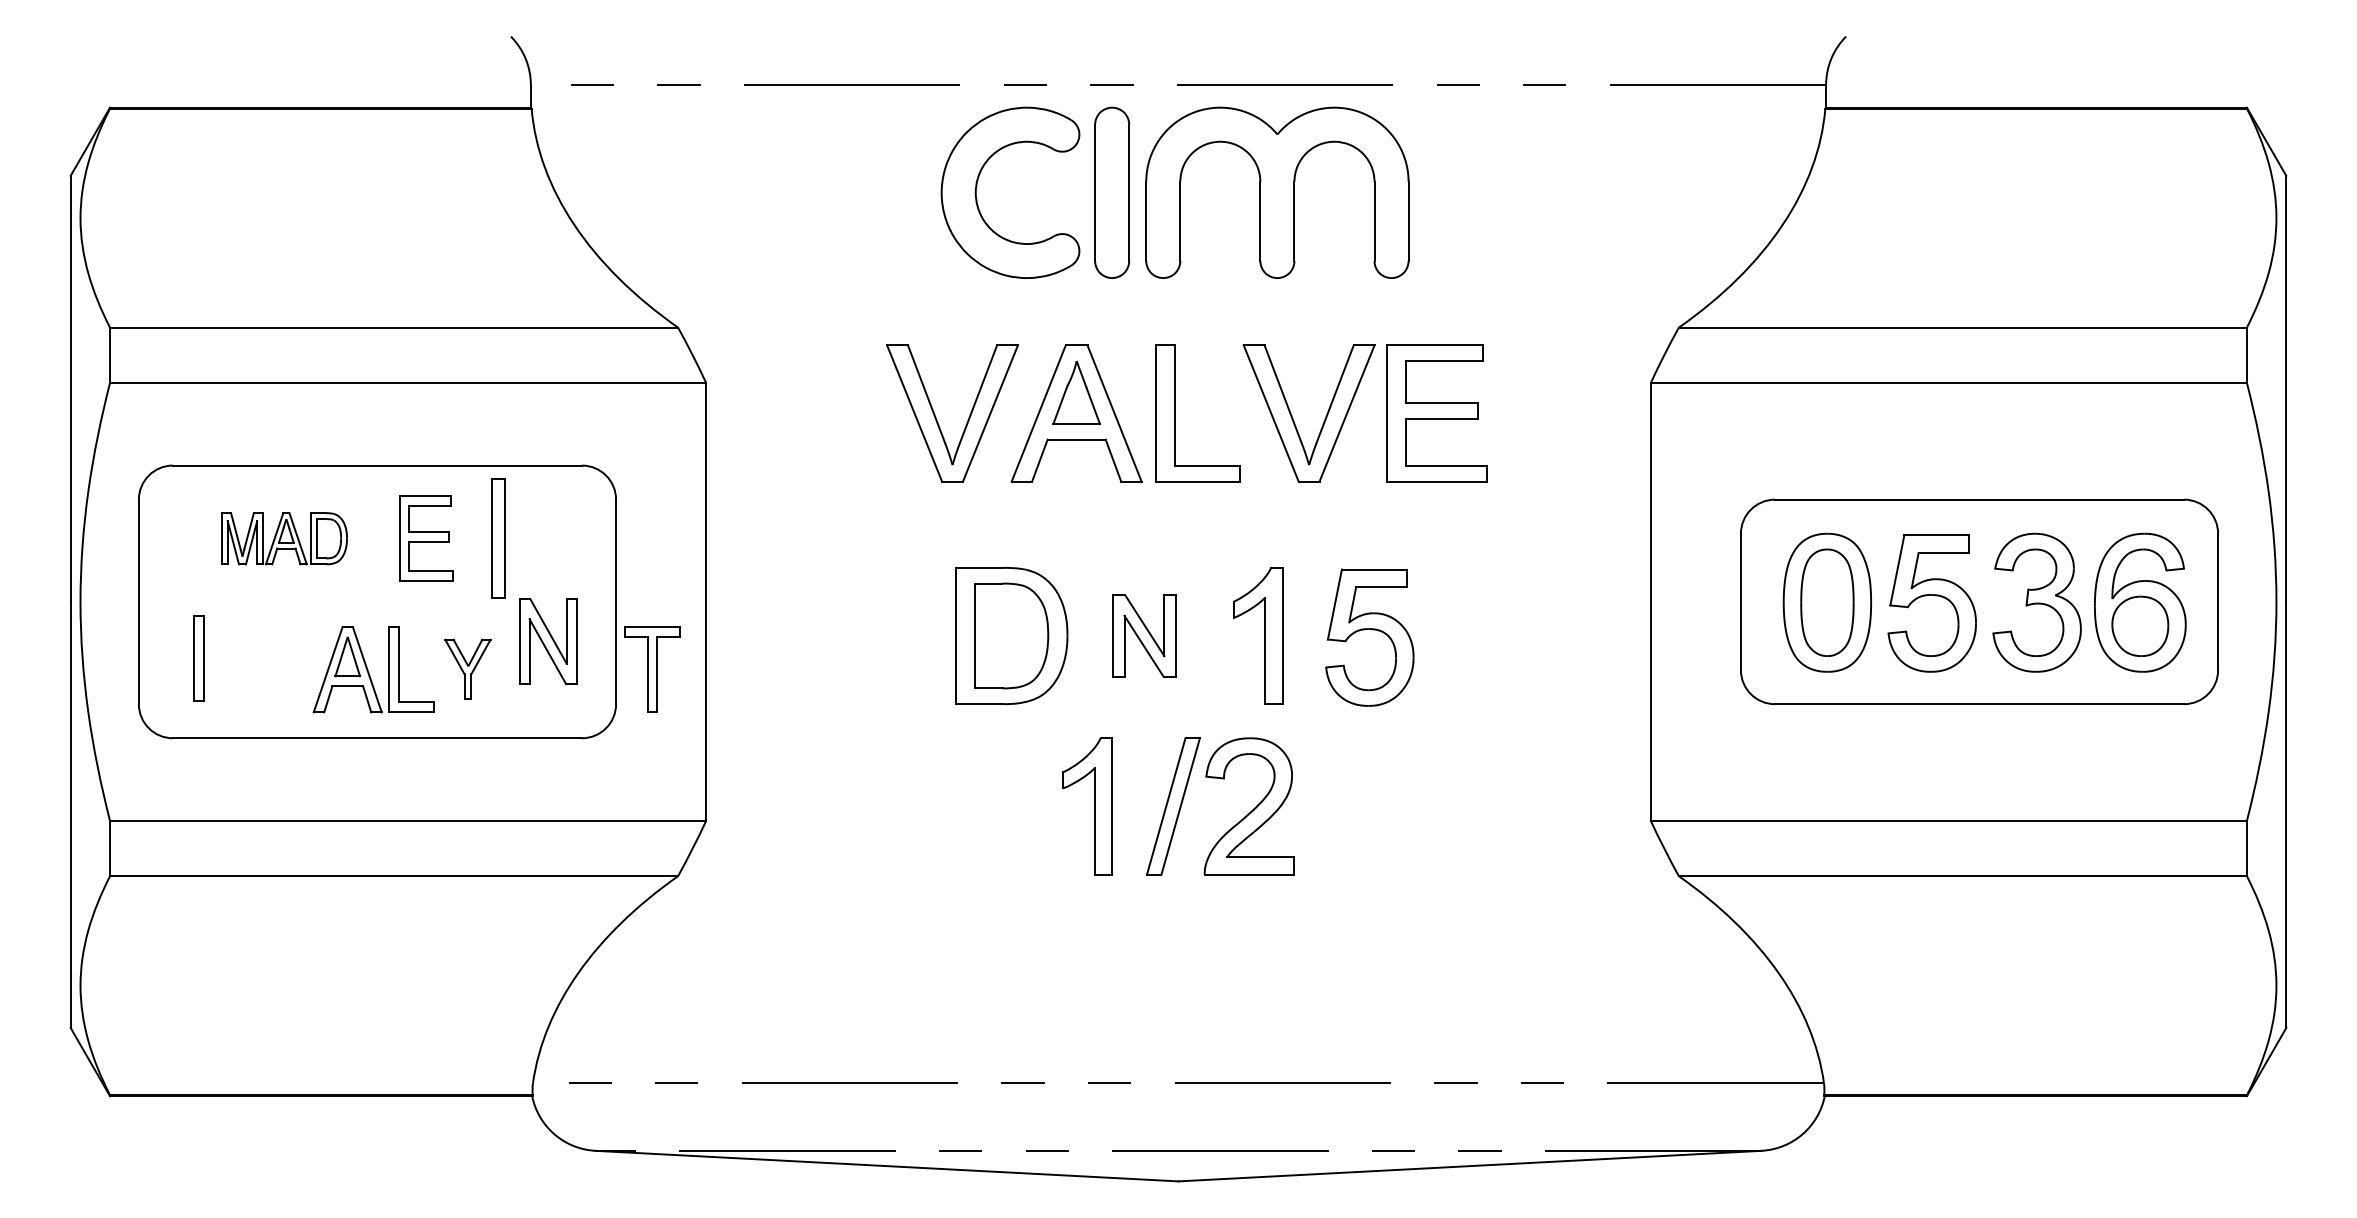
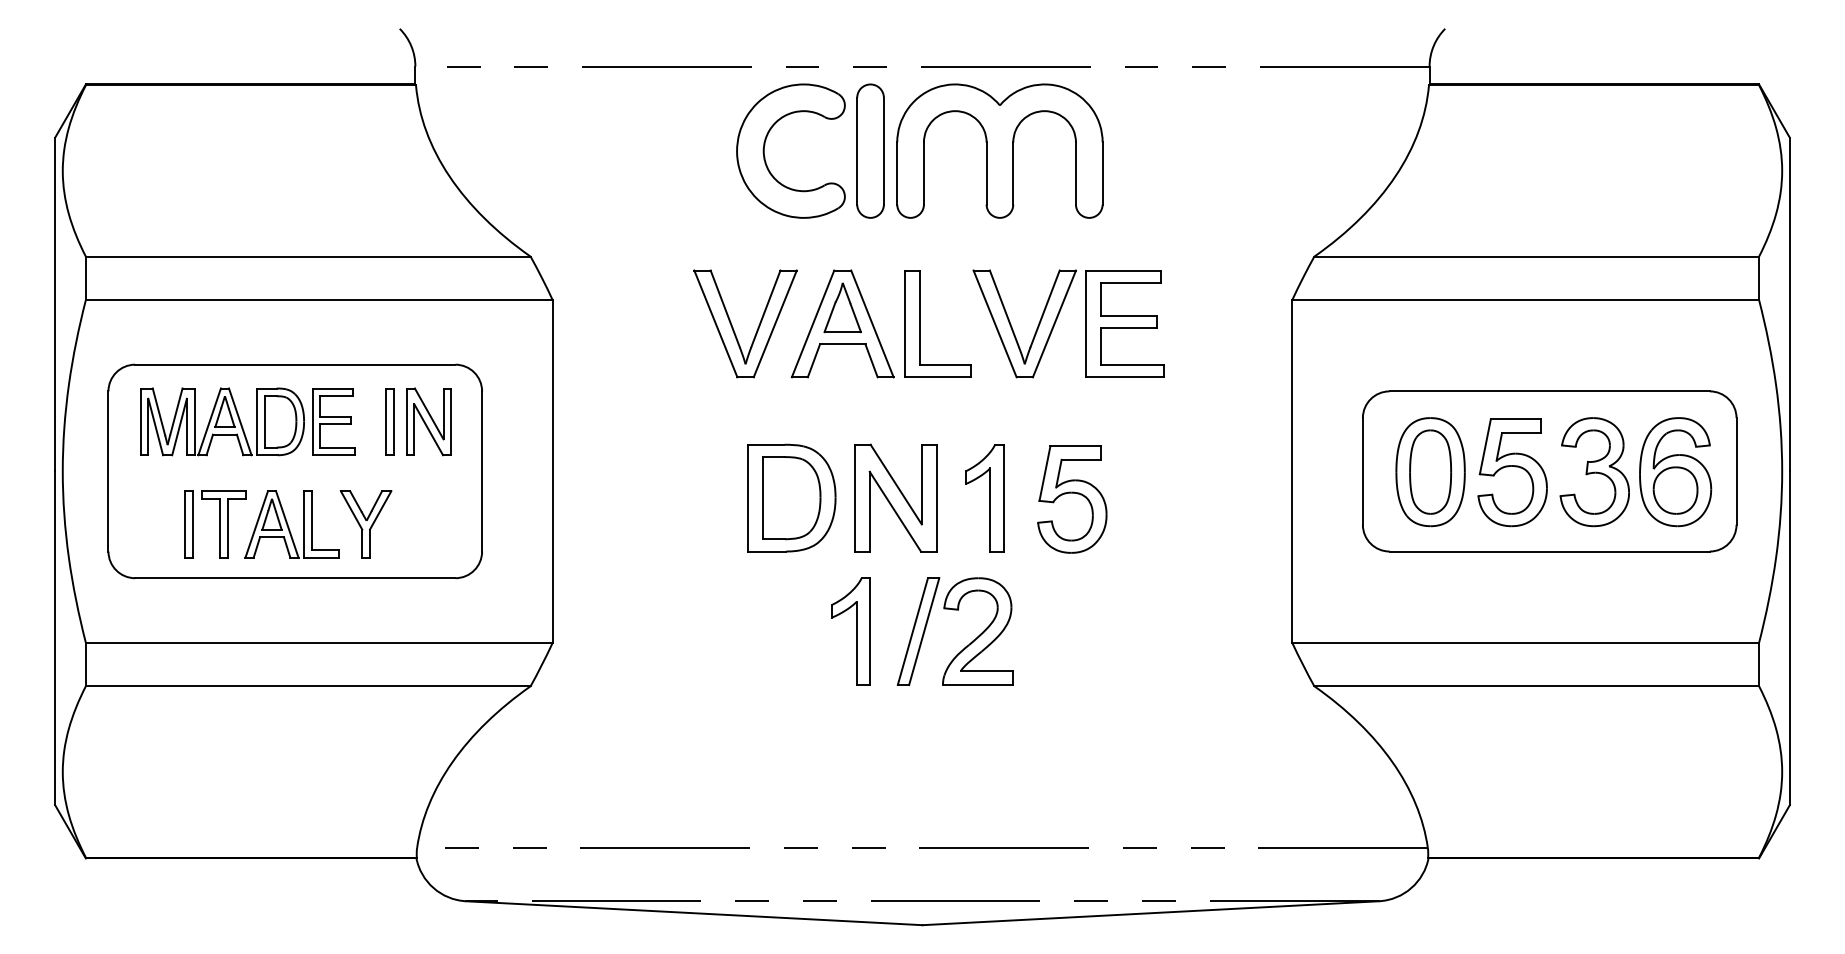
part: (284, 538) -> (222, 421), size x1.67
part: (498, 538) -> (390, 421), size x0.71
part: (1144, 635) -> (895, 497), size x1.67
part: (548, 641) -> (429, 421), moved
part: (198, 658) -> (188, 524), moved
part: (467, 669) -> (365, 524), size x1.43
part: (652, 669) -> (224, 524), moved

